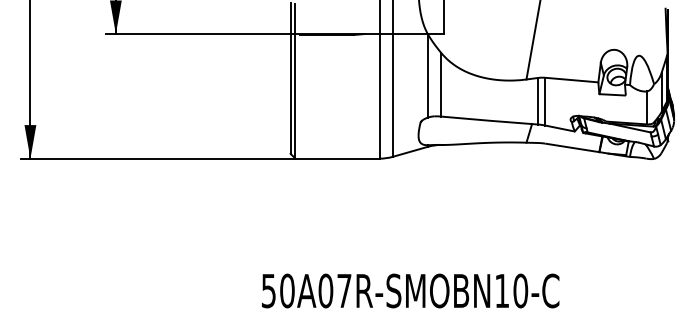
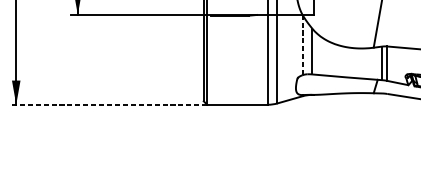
line: (427, 75) -> (302, 44), solid -> dashed
line: (157, 158) -> (107, 104), solid -> dashed

